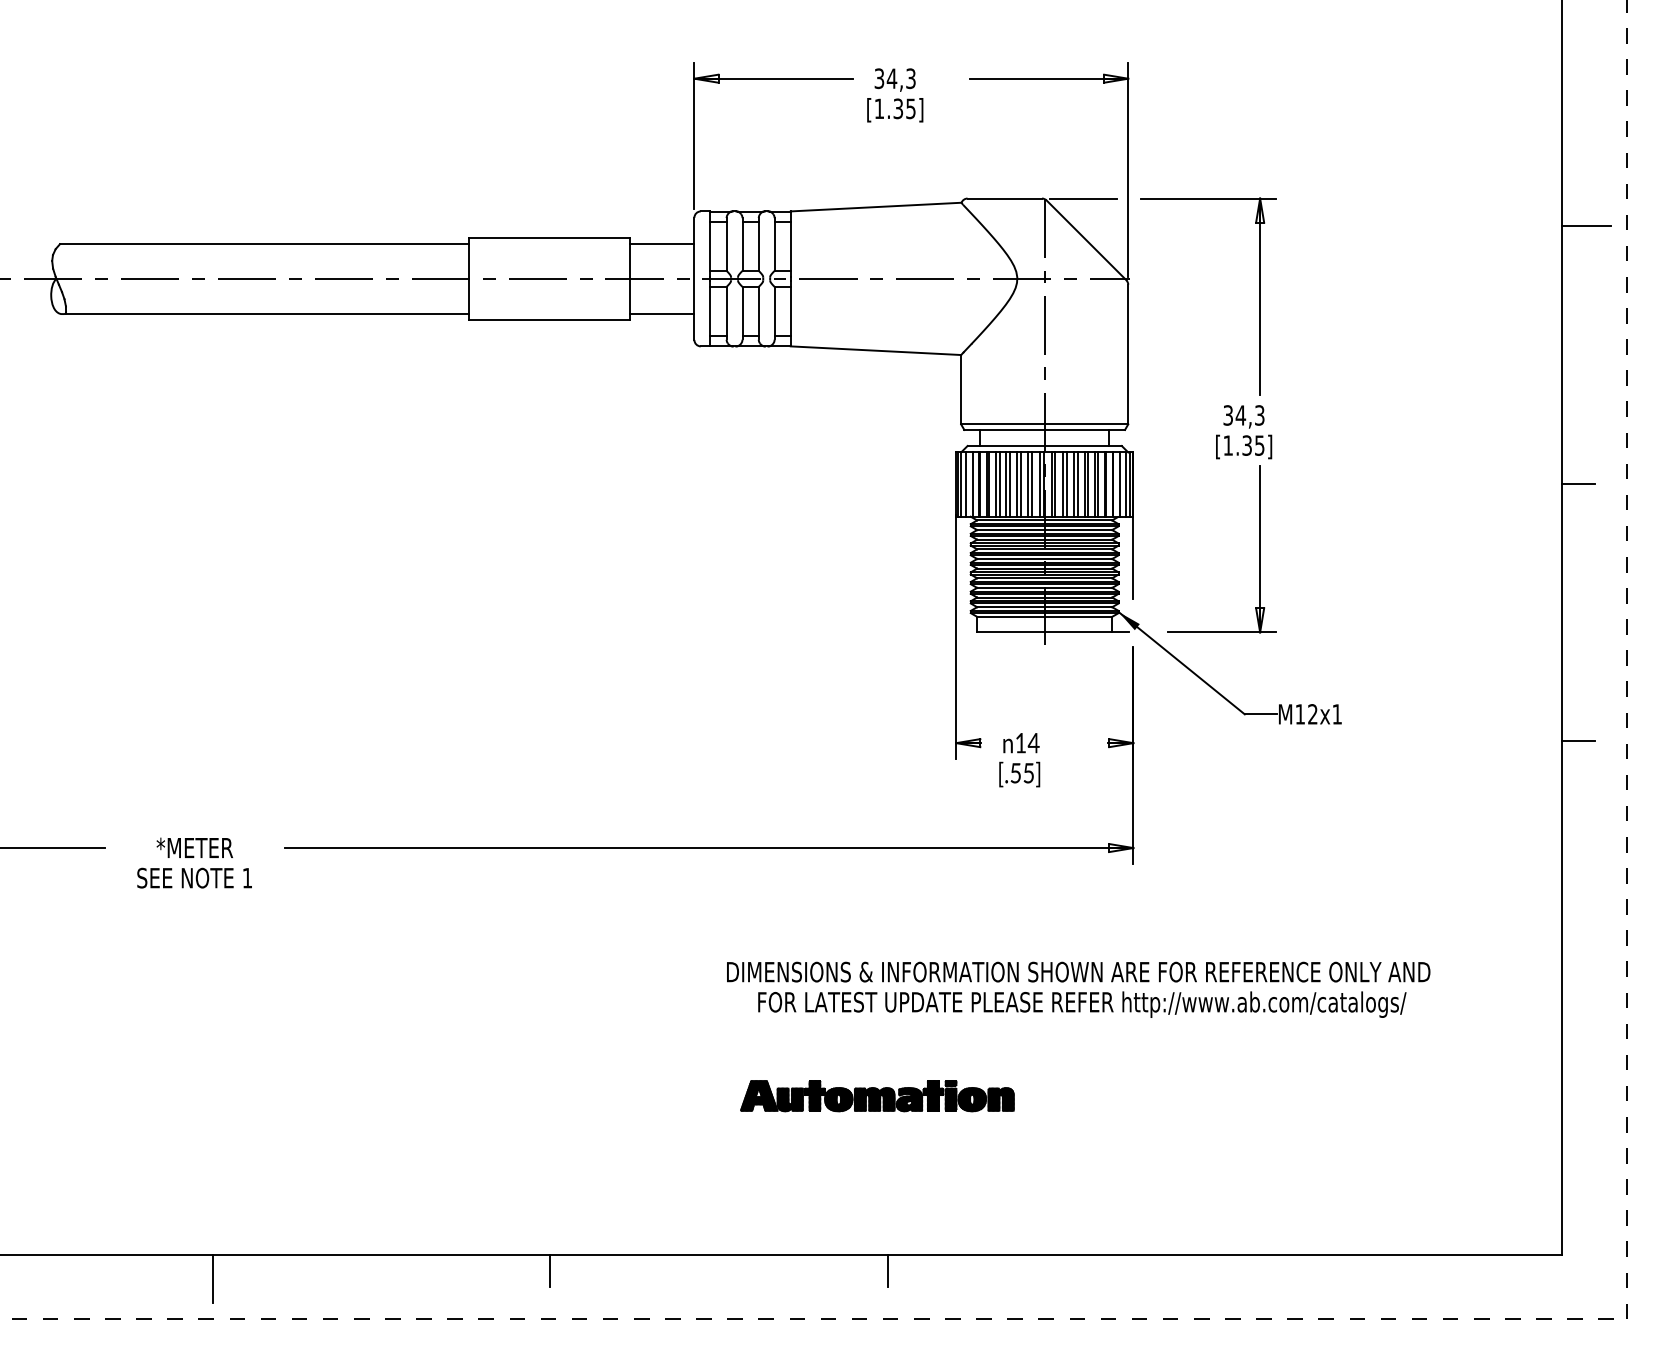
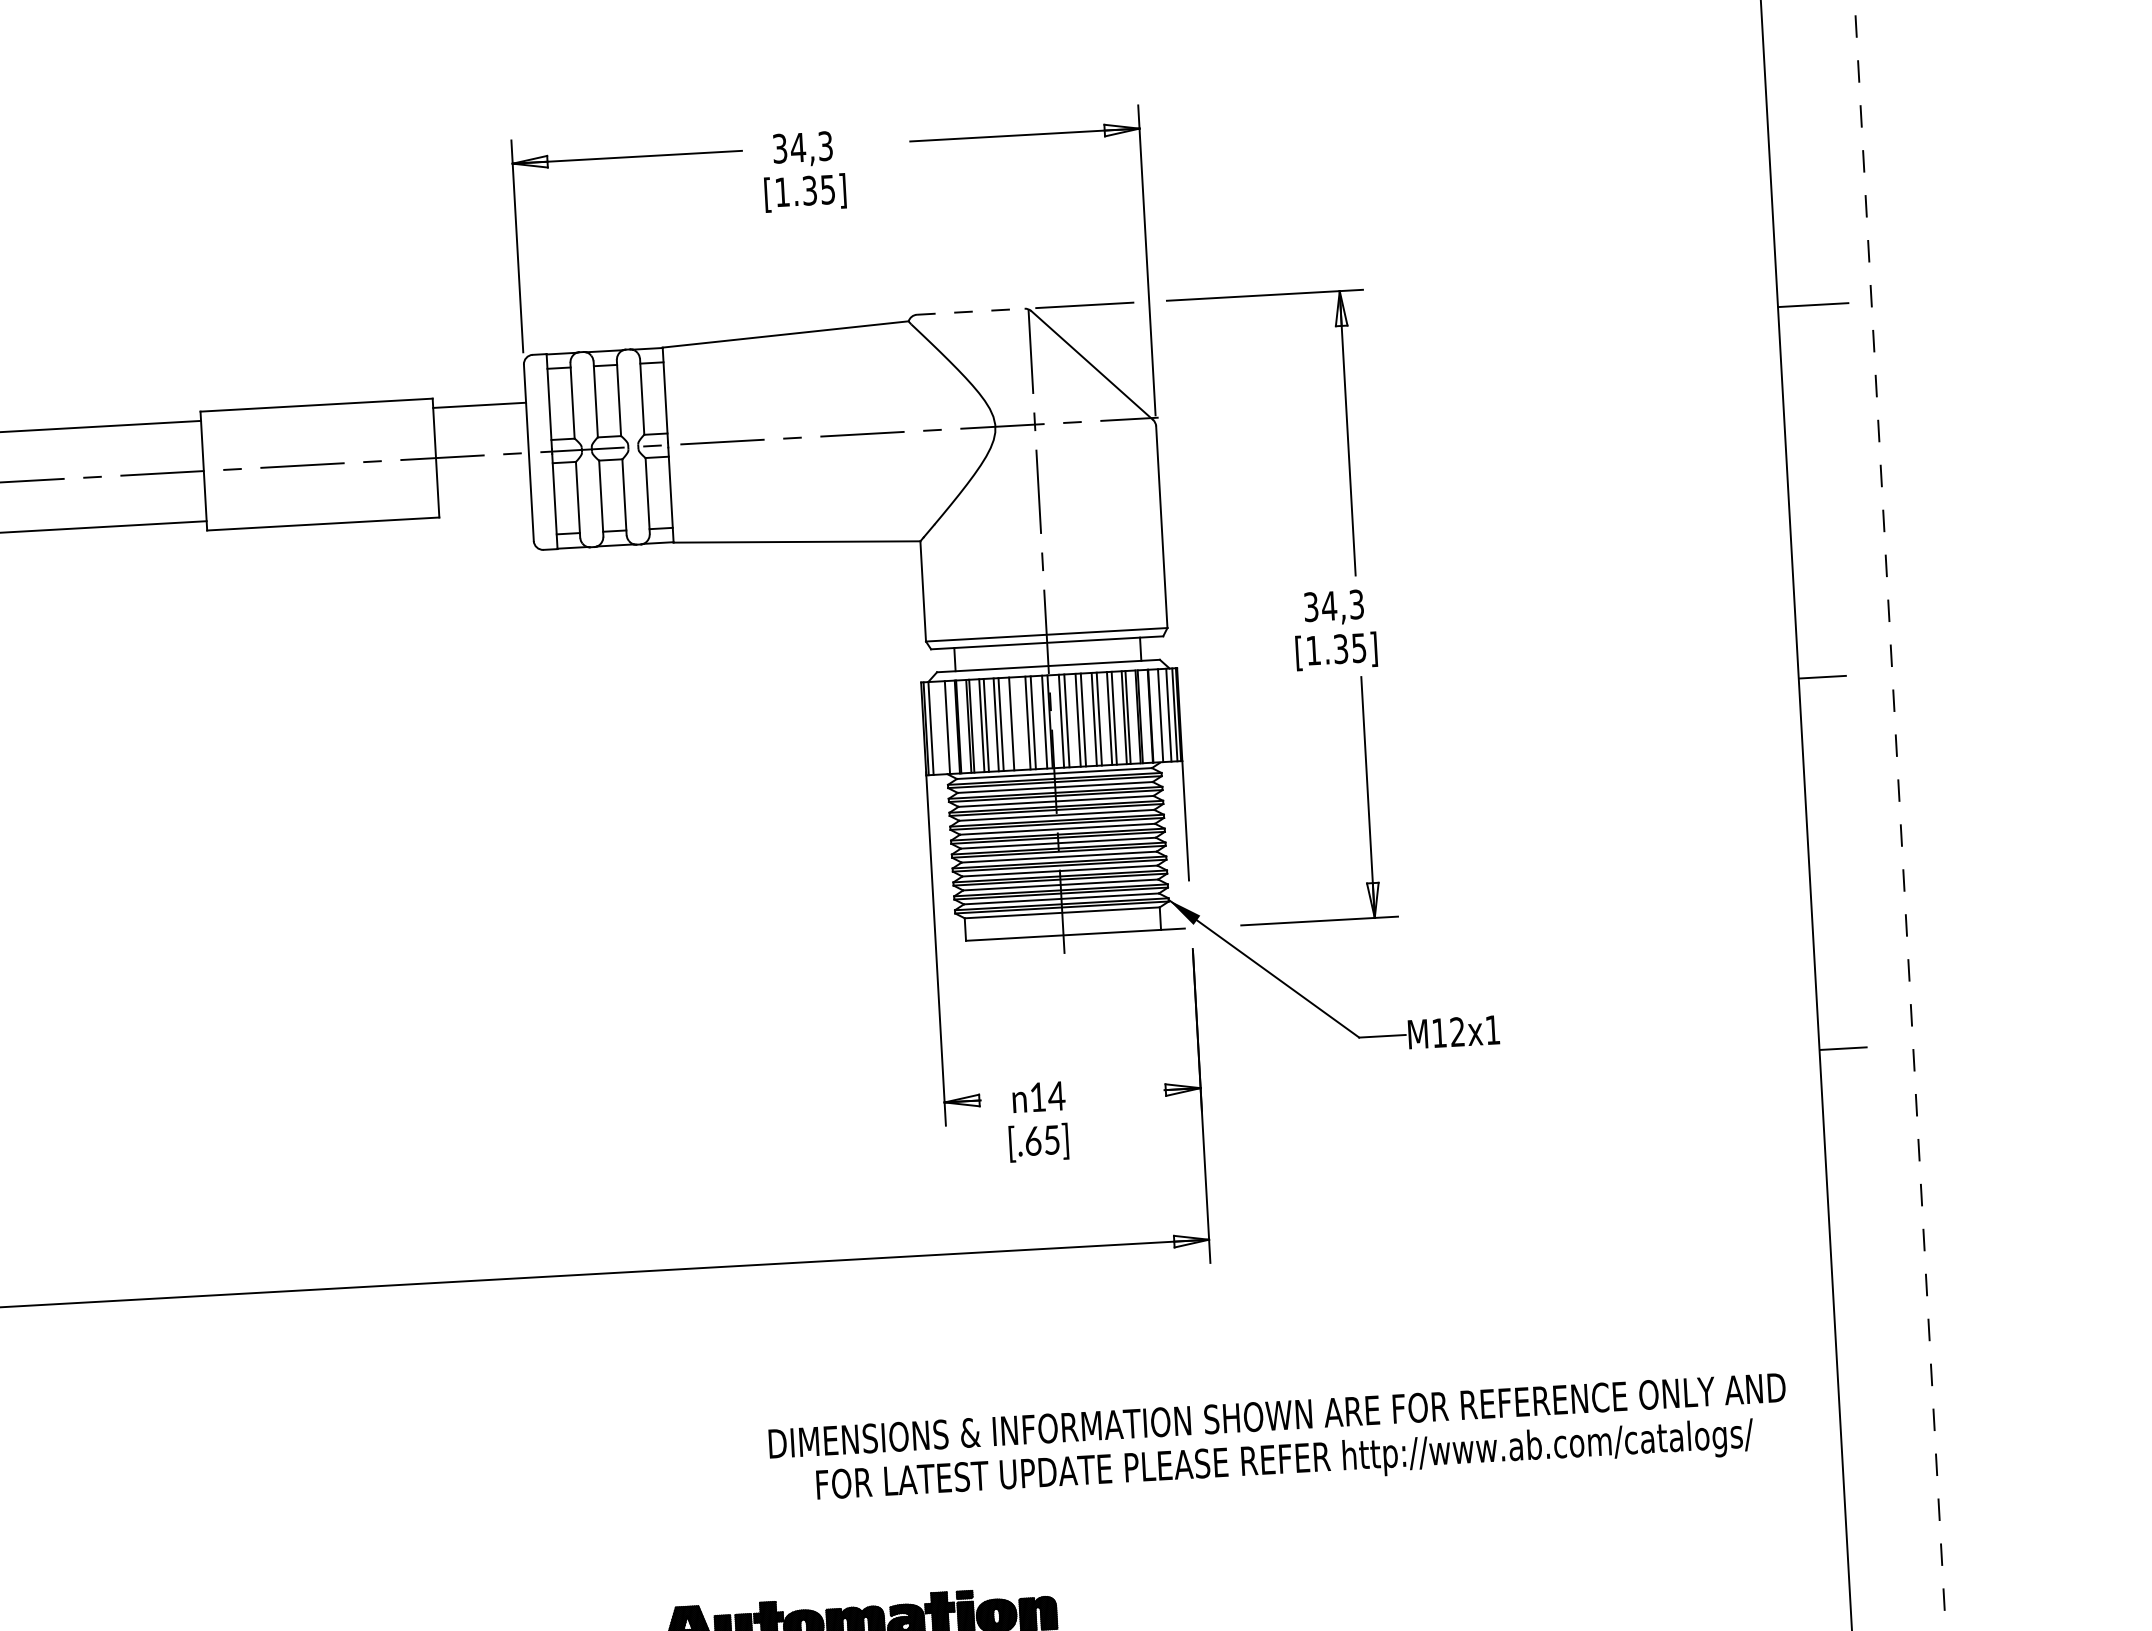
line: (1005, 198) -> (971, 311), solid -> dashed
line: (662, 313) -> (485, 505), removed
line: (966, 484) -> (938, 727), removed
line: (1020, 484) -> (1016, 723), removed
text: (1015, 773) -> (1032, 1141), [.55] -> [.65]
text: (1078, 989) -> (1278, 1440), moved

